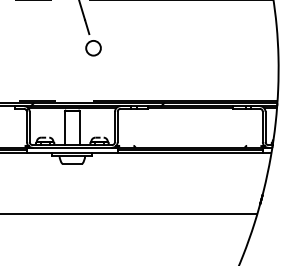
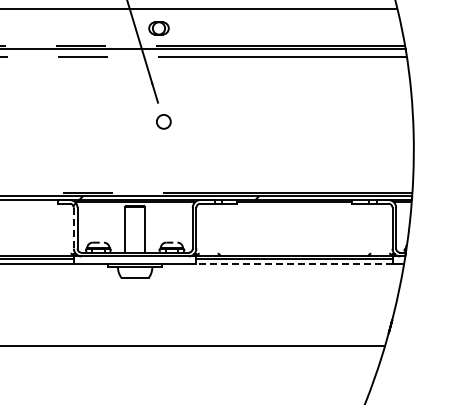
circle: (93, 48) -> (163, 121), size x0.7
line: (26, 127) -> (73, 228), solid -> dashed
line: (189, 153) -> (293, 263), solid -> dashed

